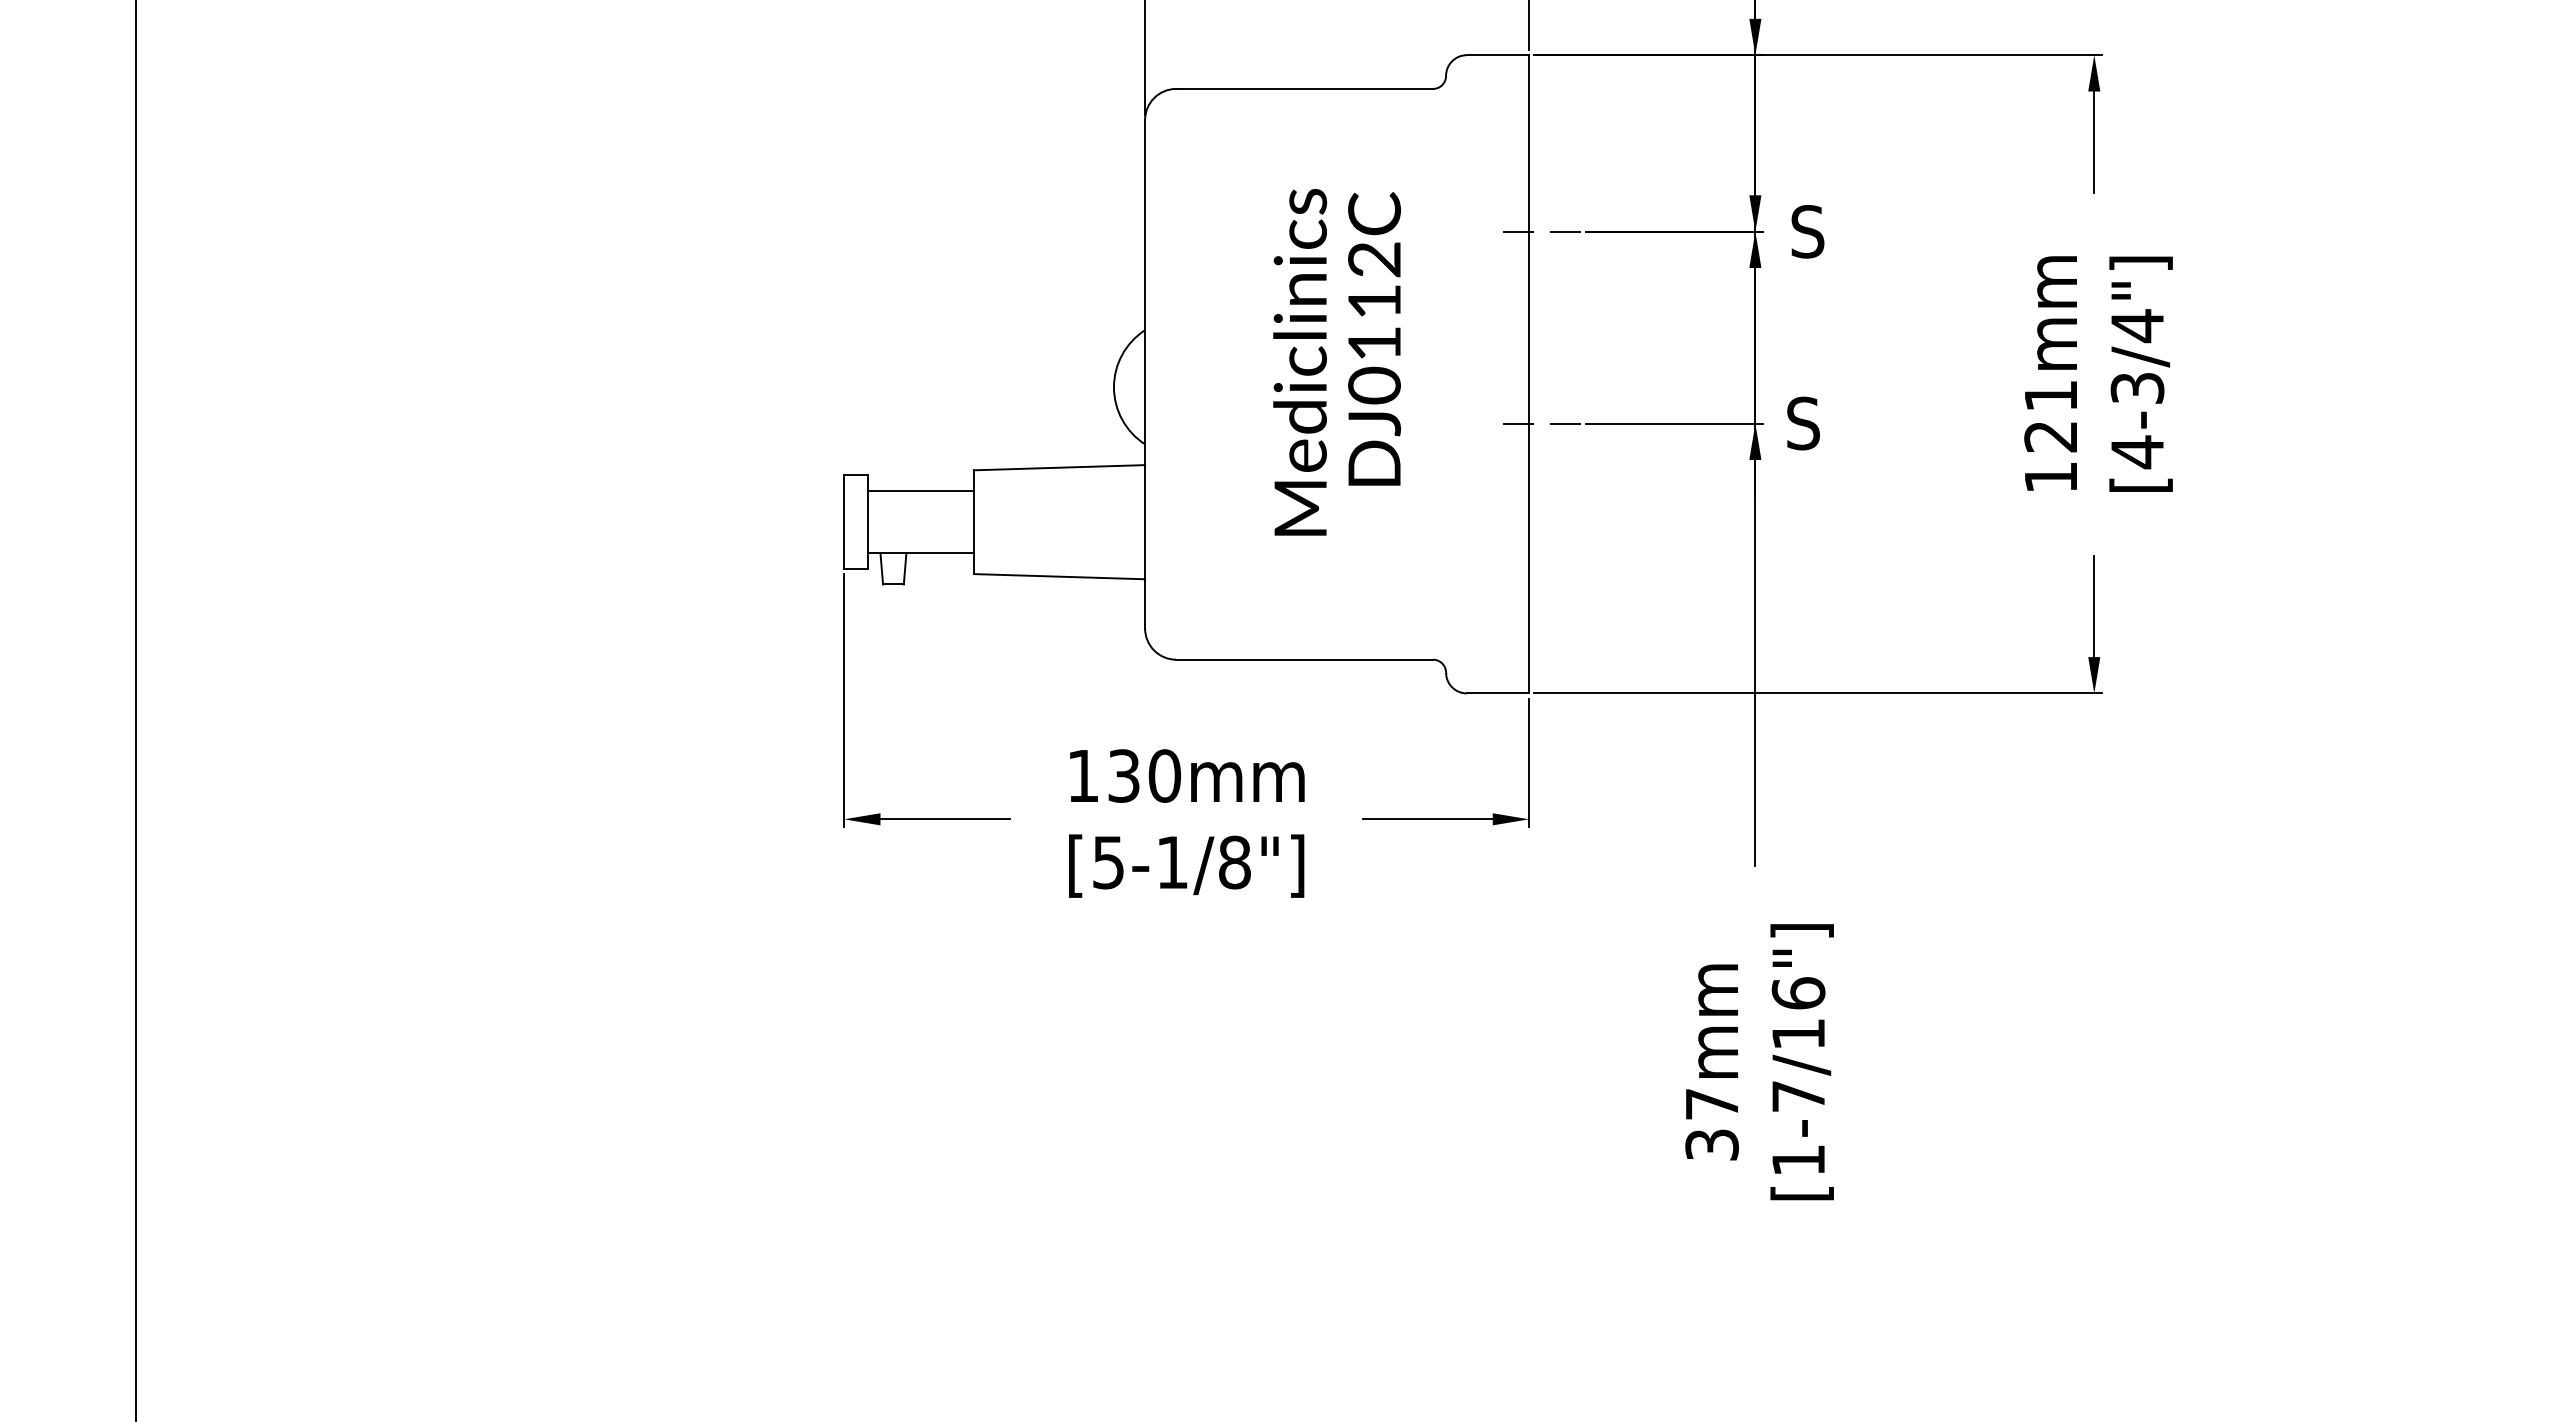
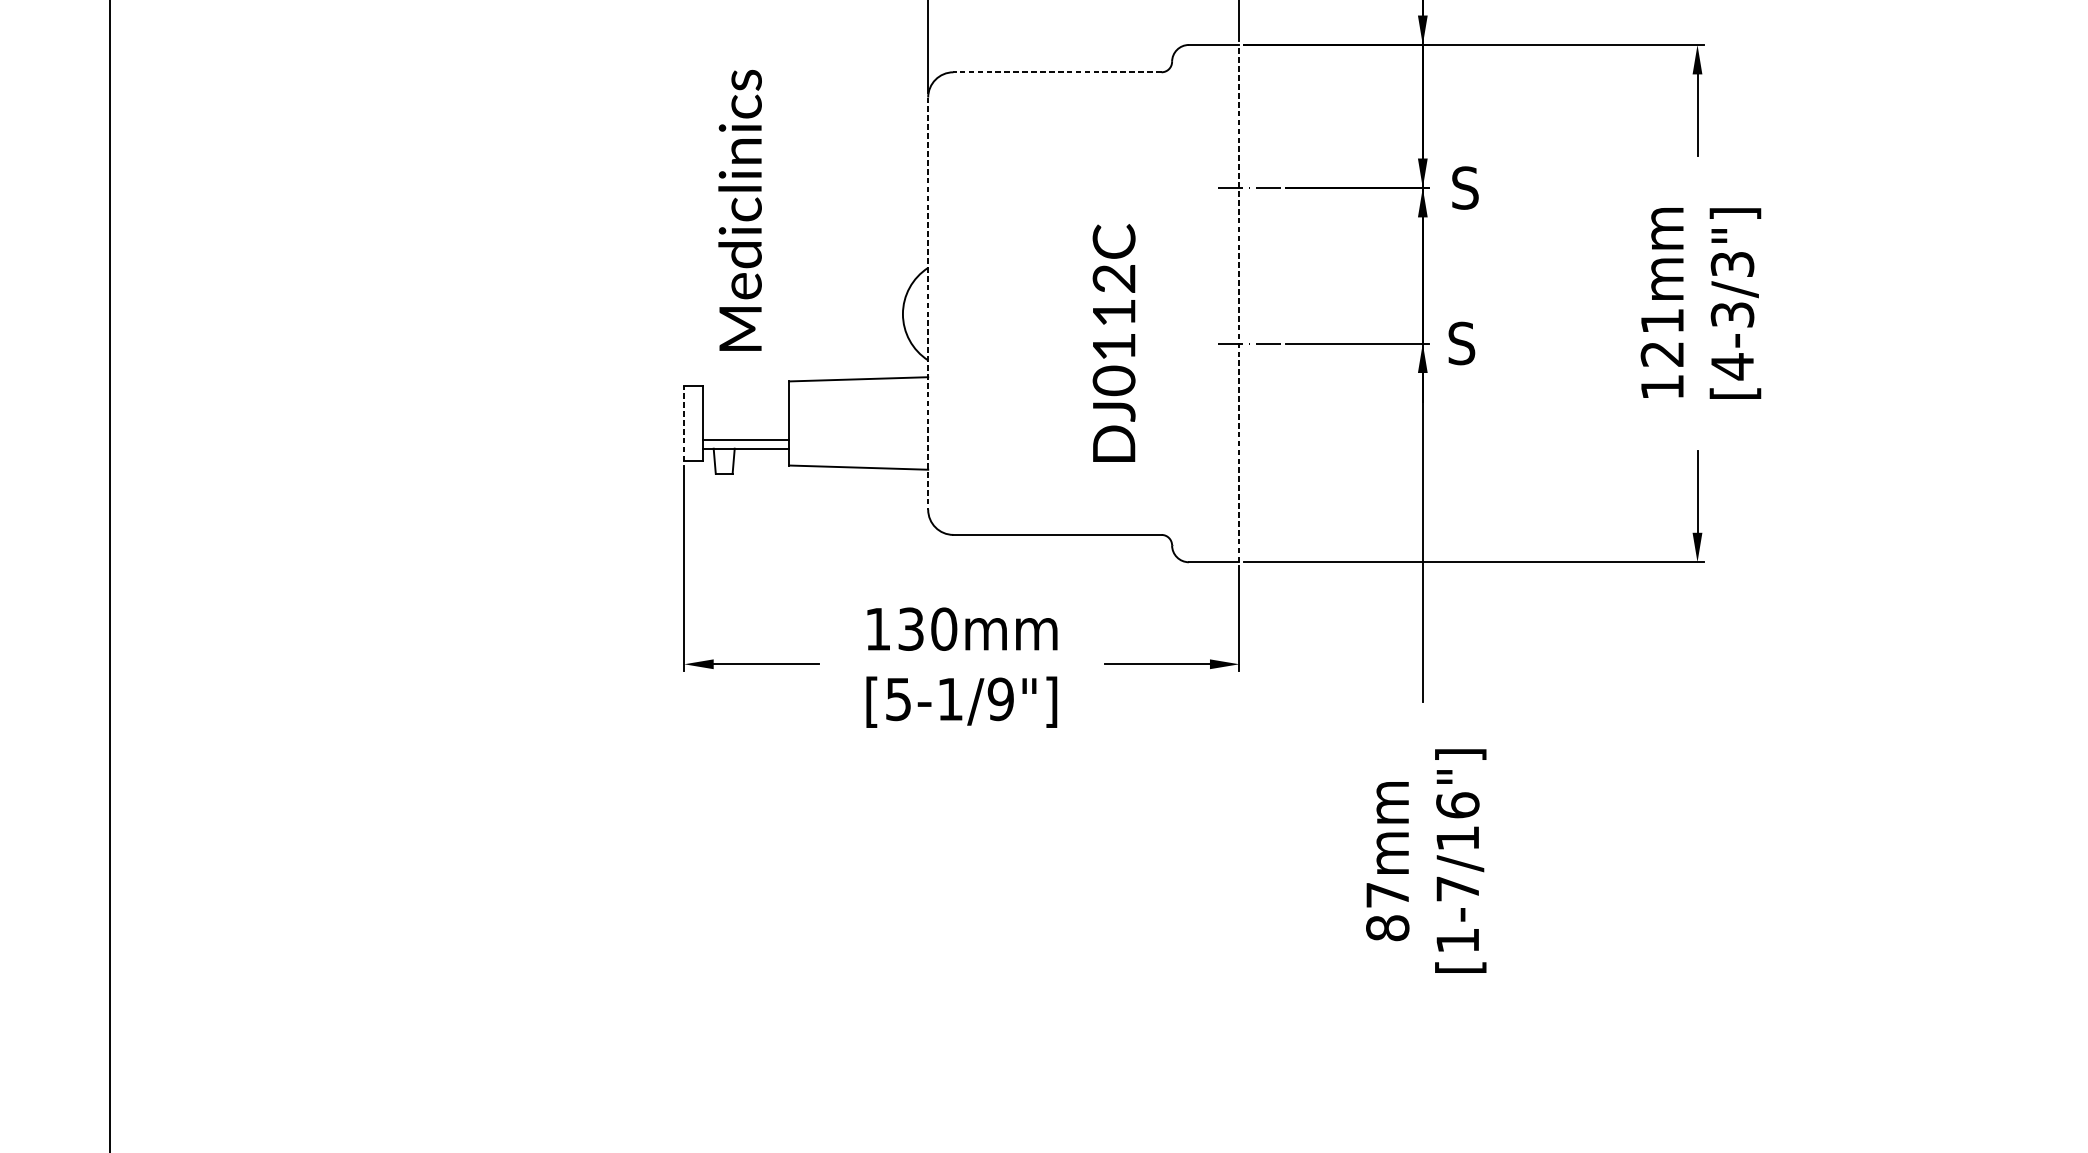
line: (1304, 88) -> (1057, 71), solid -> dashed
text: (2137, 326) -> (1732, 264), [4-3/4"] -> [4-3/3"]
text: (1374, 338) -> (1114, 342), moved
text: (1300, 362) -> (740, 210), moved
line: (1529, 373) -> (1239, 302), solid -> dashed
line: (1145, 374) -> (928, 303), solid -> dashed
line: (920, 491) -> (746, 440), moved
line: (844, 522) -> (684, 423), solid -> dashed
text: (1234, 862) -> (1000, 699), [5-1/8"] -> [5-1/9"]
text: (1711, 1144) -> (1387, 927), 37mm -> 87mm

